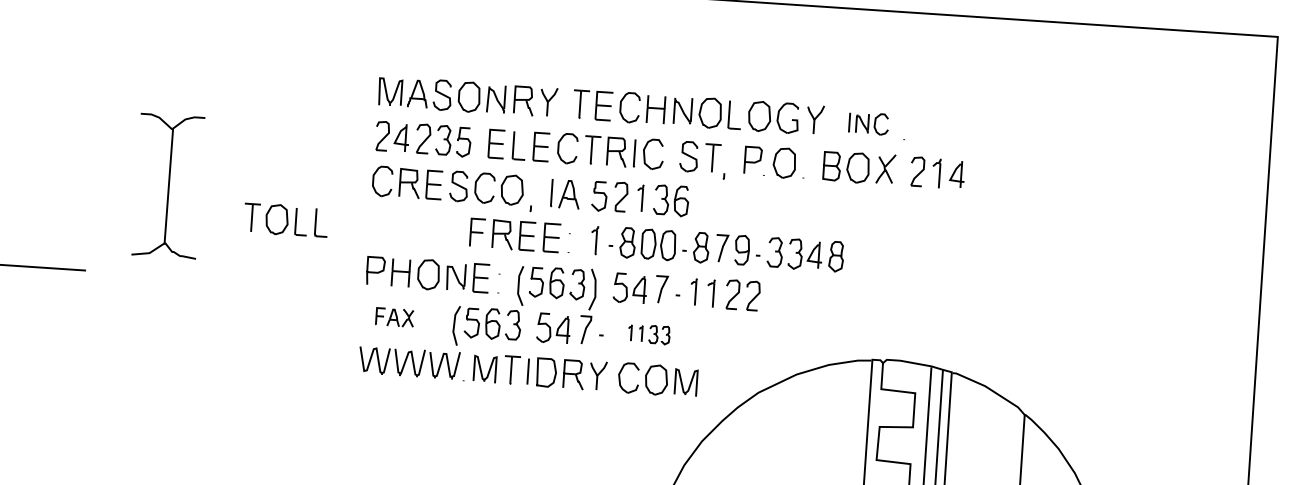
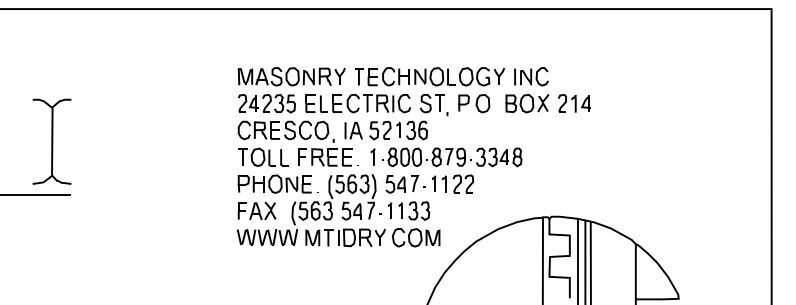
part: (868, 123) -> (531, 76), size x1.43
part: (167, 185) -> (51, 141), moved
part: (286, 218) -> (263, 156), moved
part: (394, 316) -> (256, 210), size x1.67
part: (649, 333) -> (409, 210), size x1.67

